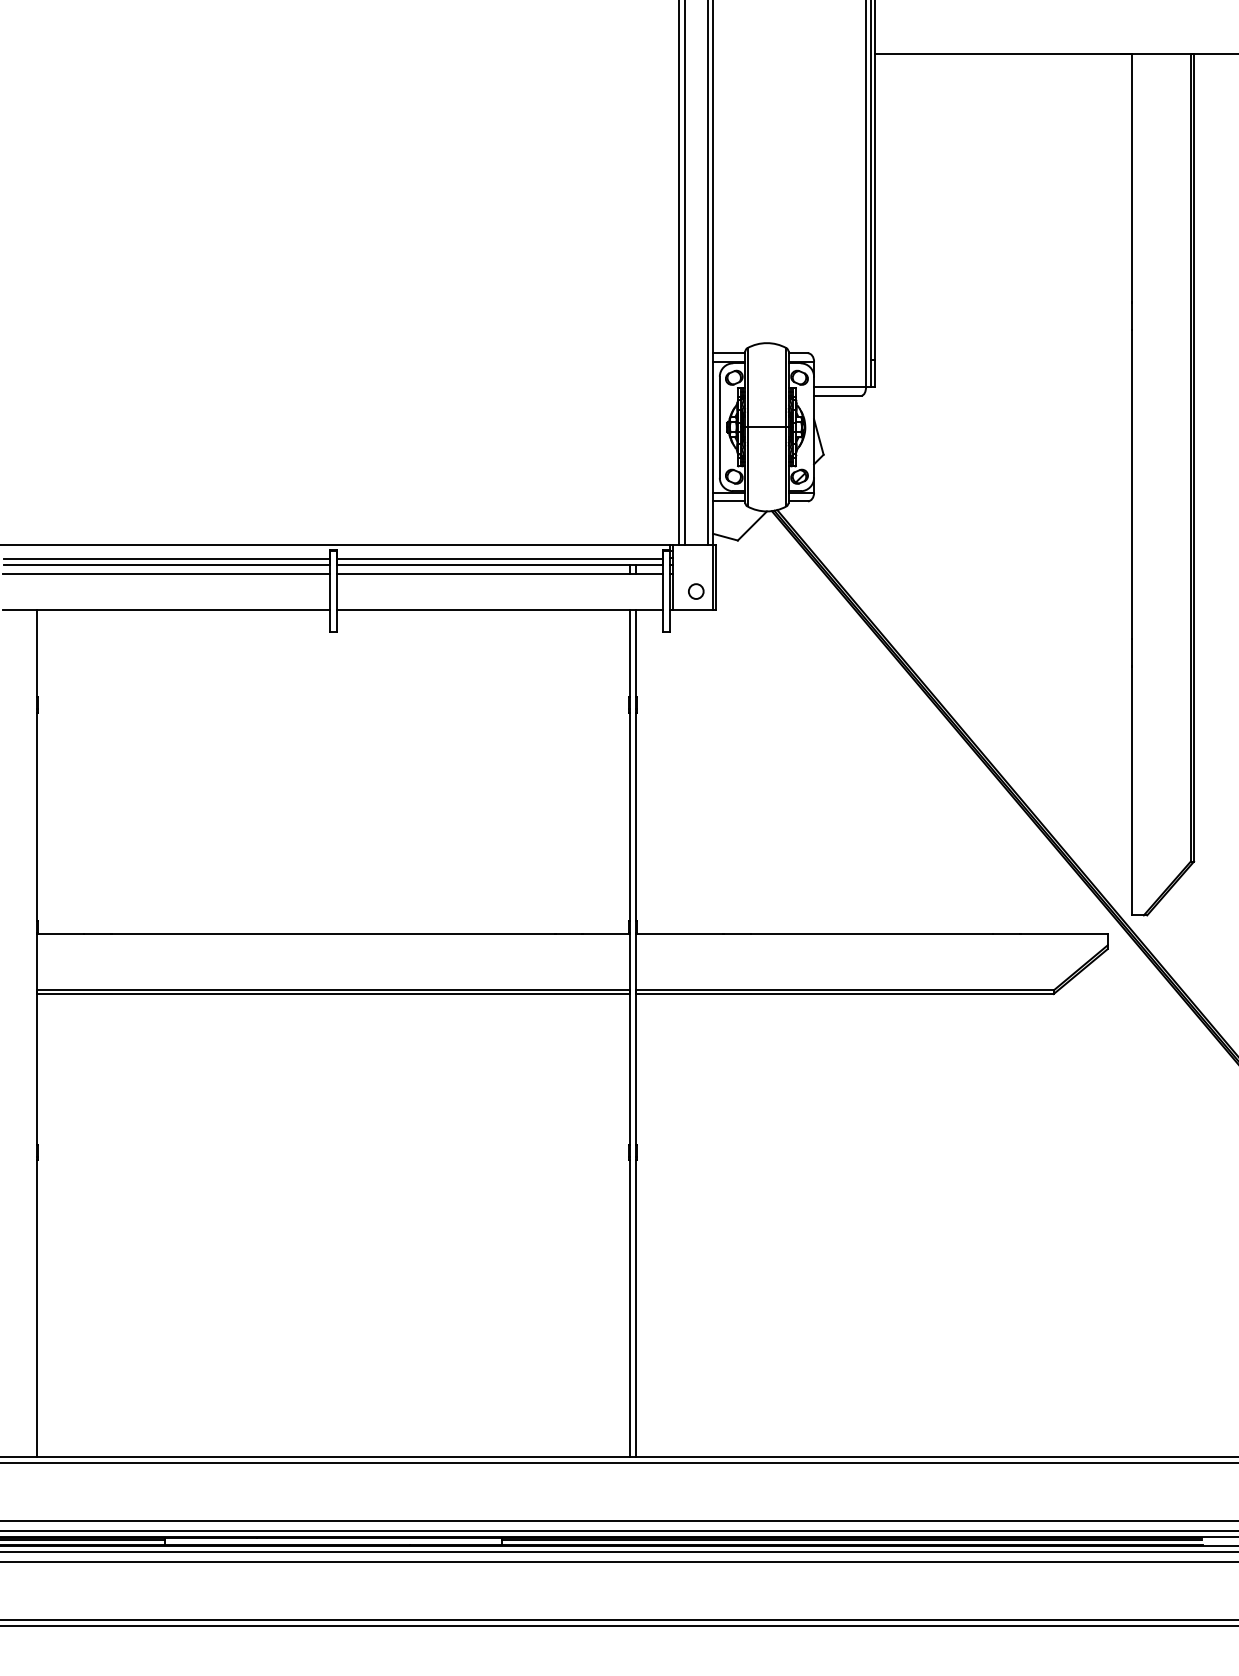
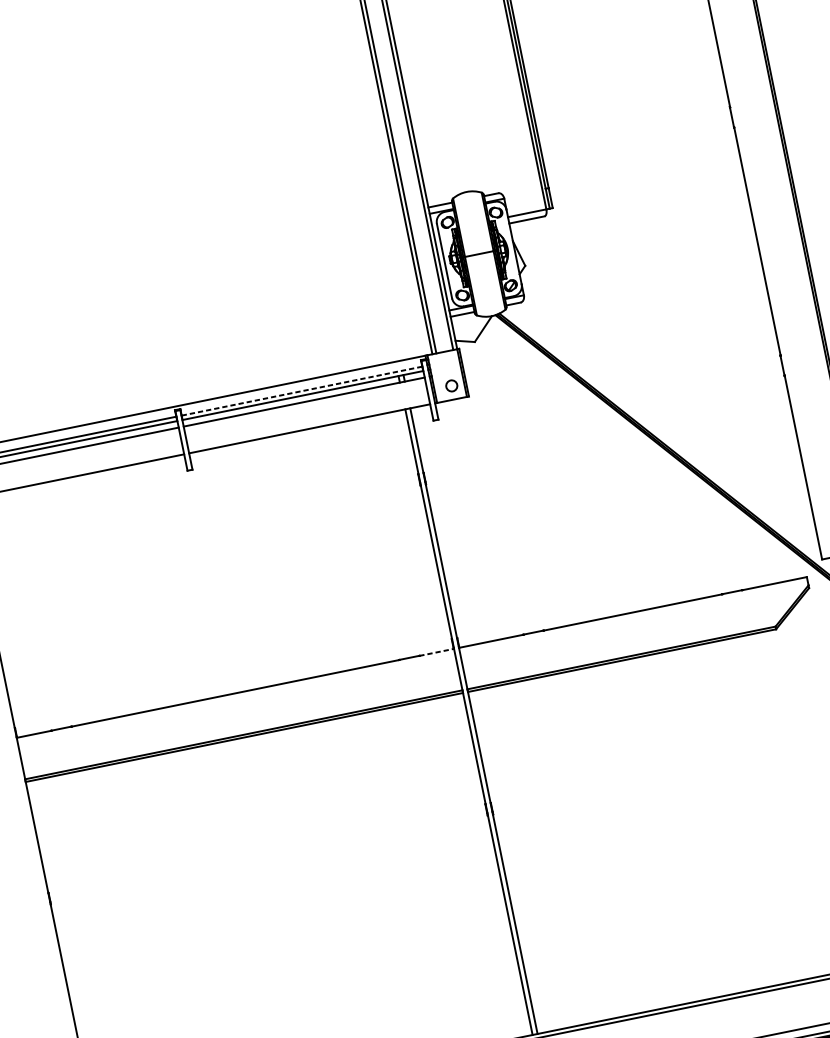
line: (500, 558) -> (302, 390), solid -> dashed
line: (606, 934) -> (437, 652), solid -> dashed

